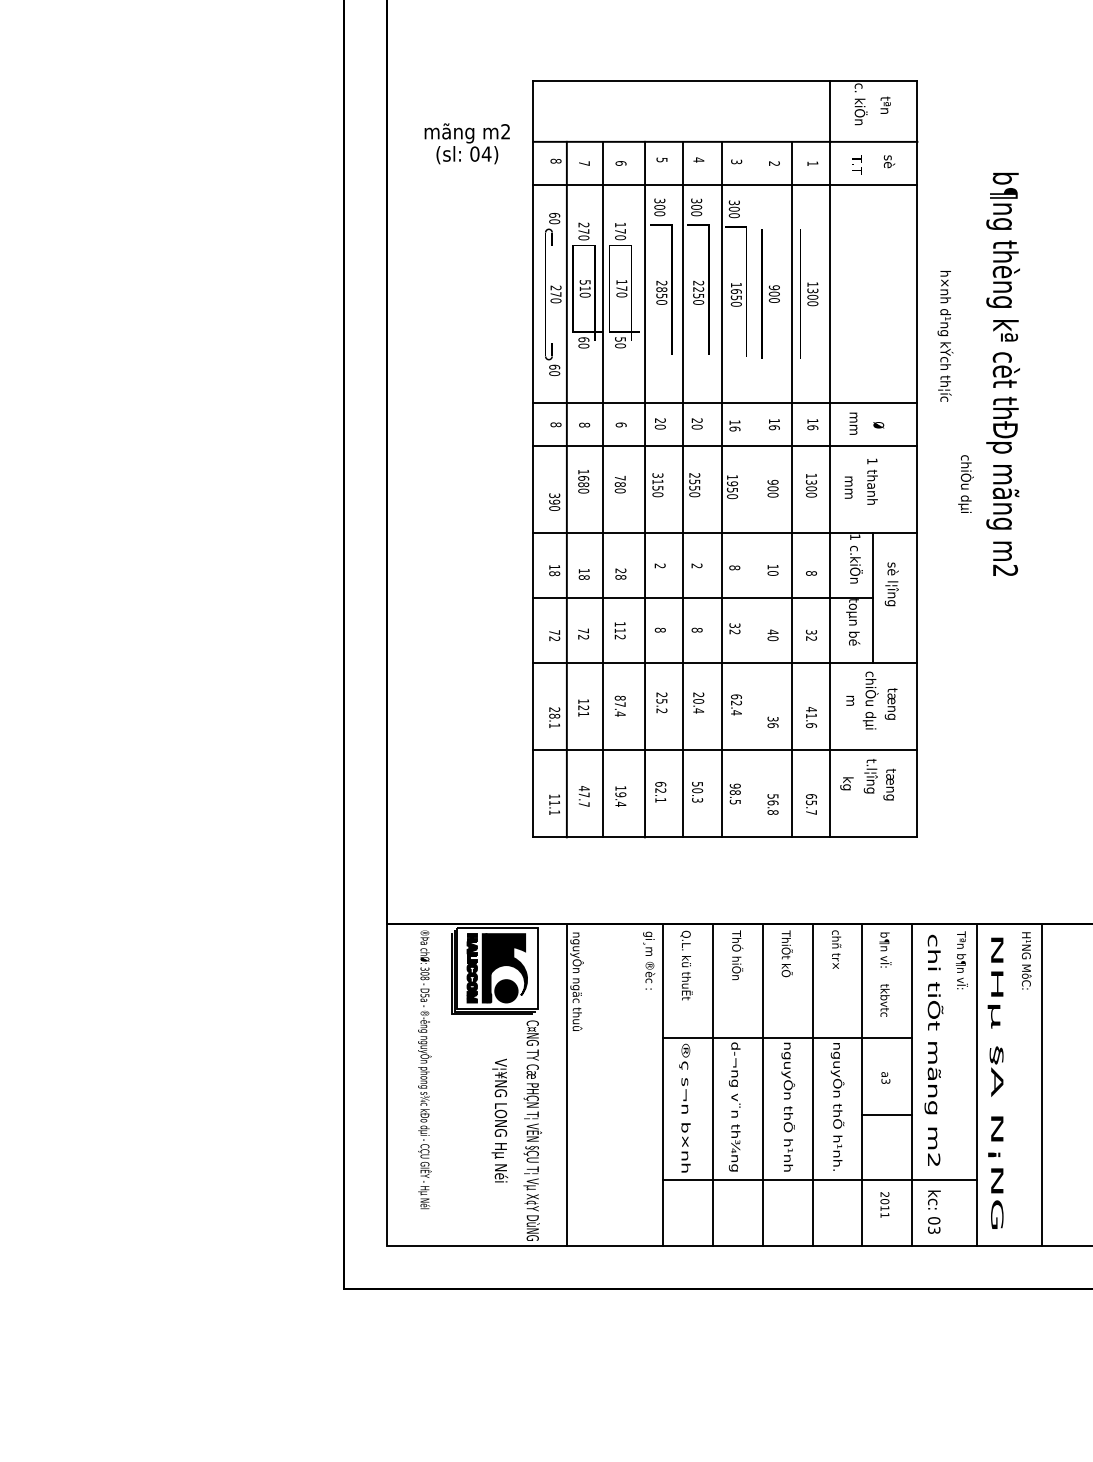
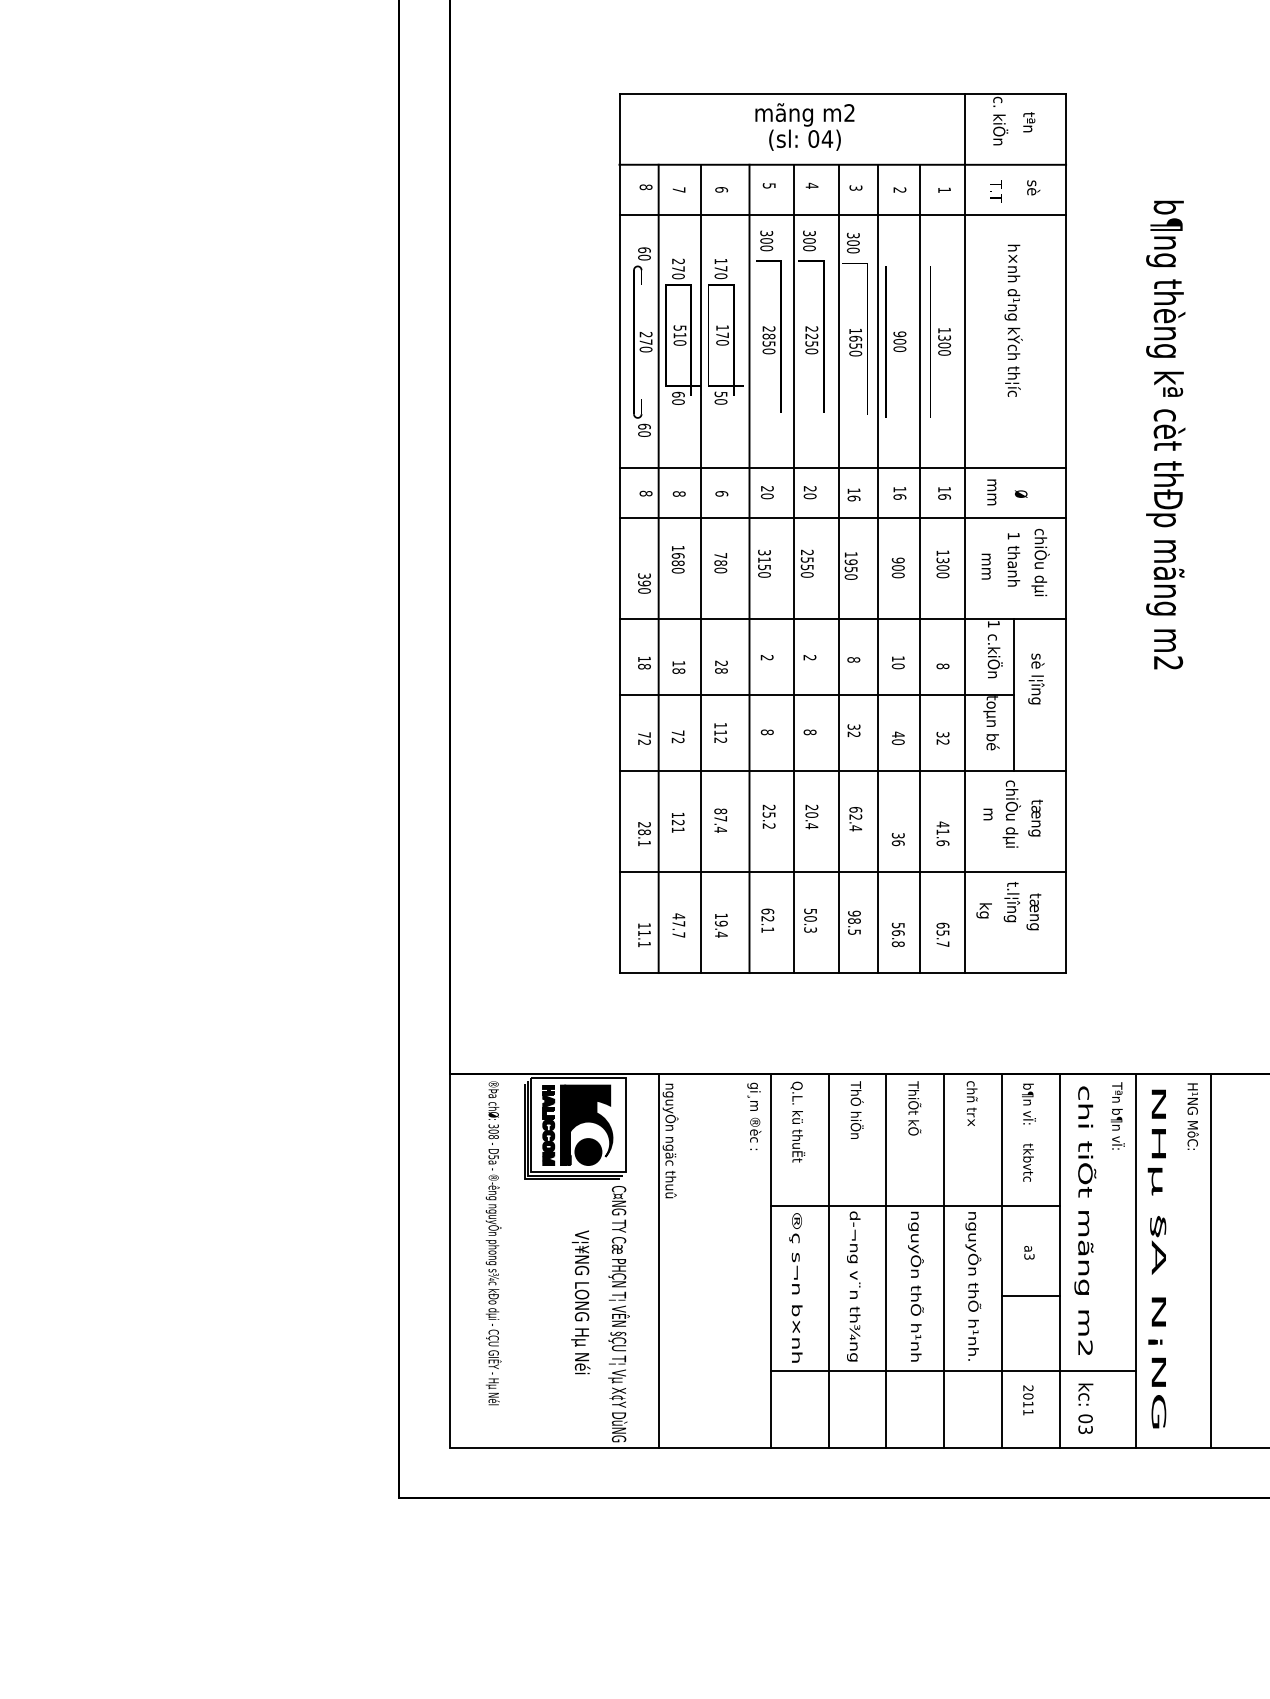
text: (466, 143) -> (804, 126), moved
text: (945, 336) -> (1013, 320), moved
text: (965, 484) -> (1040, 562), moved
line: (755, 489) -> (877, 568), added

